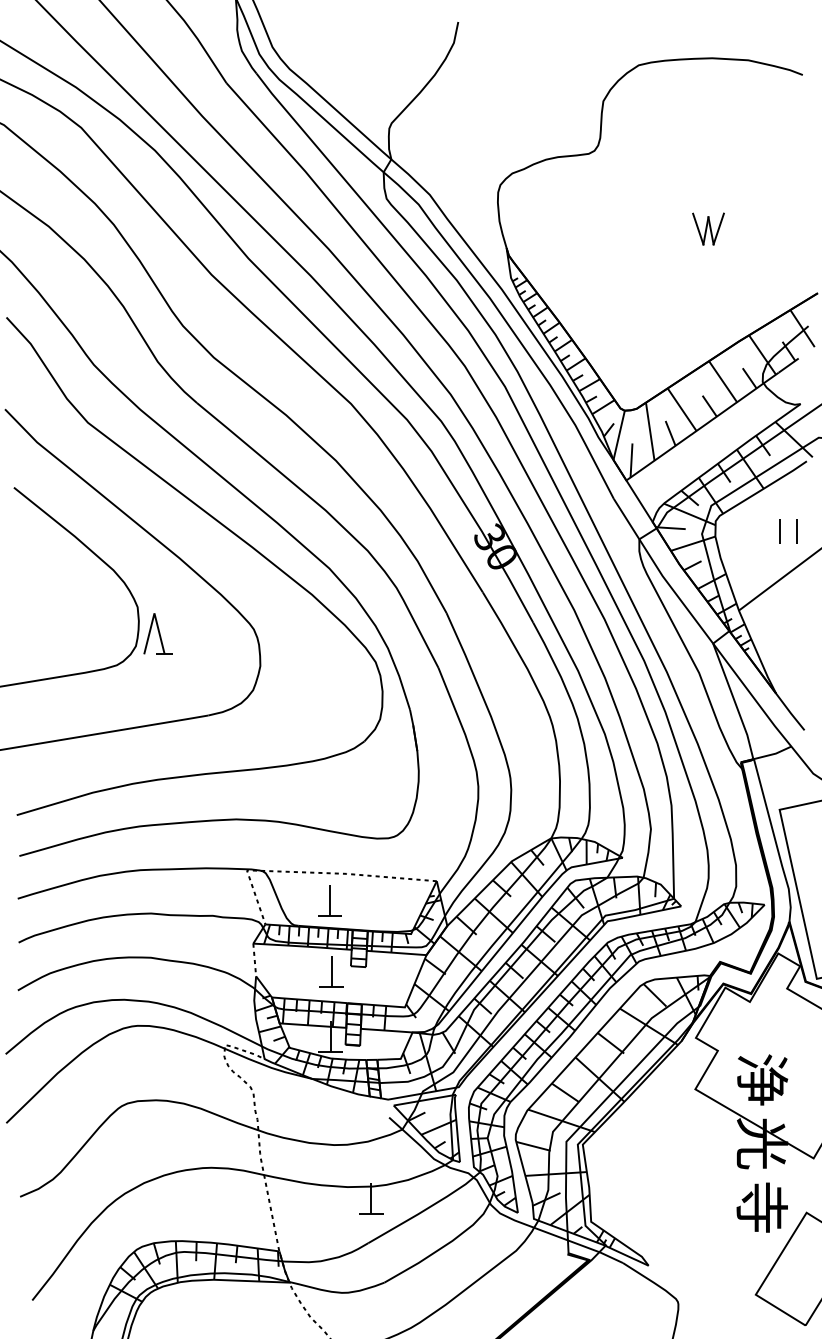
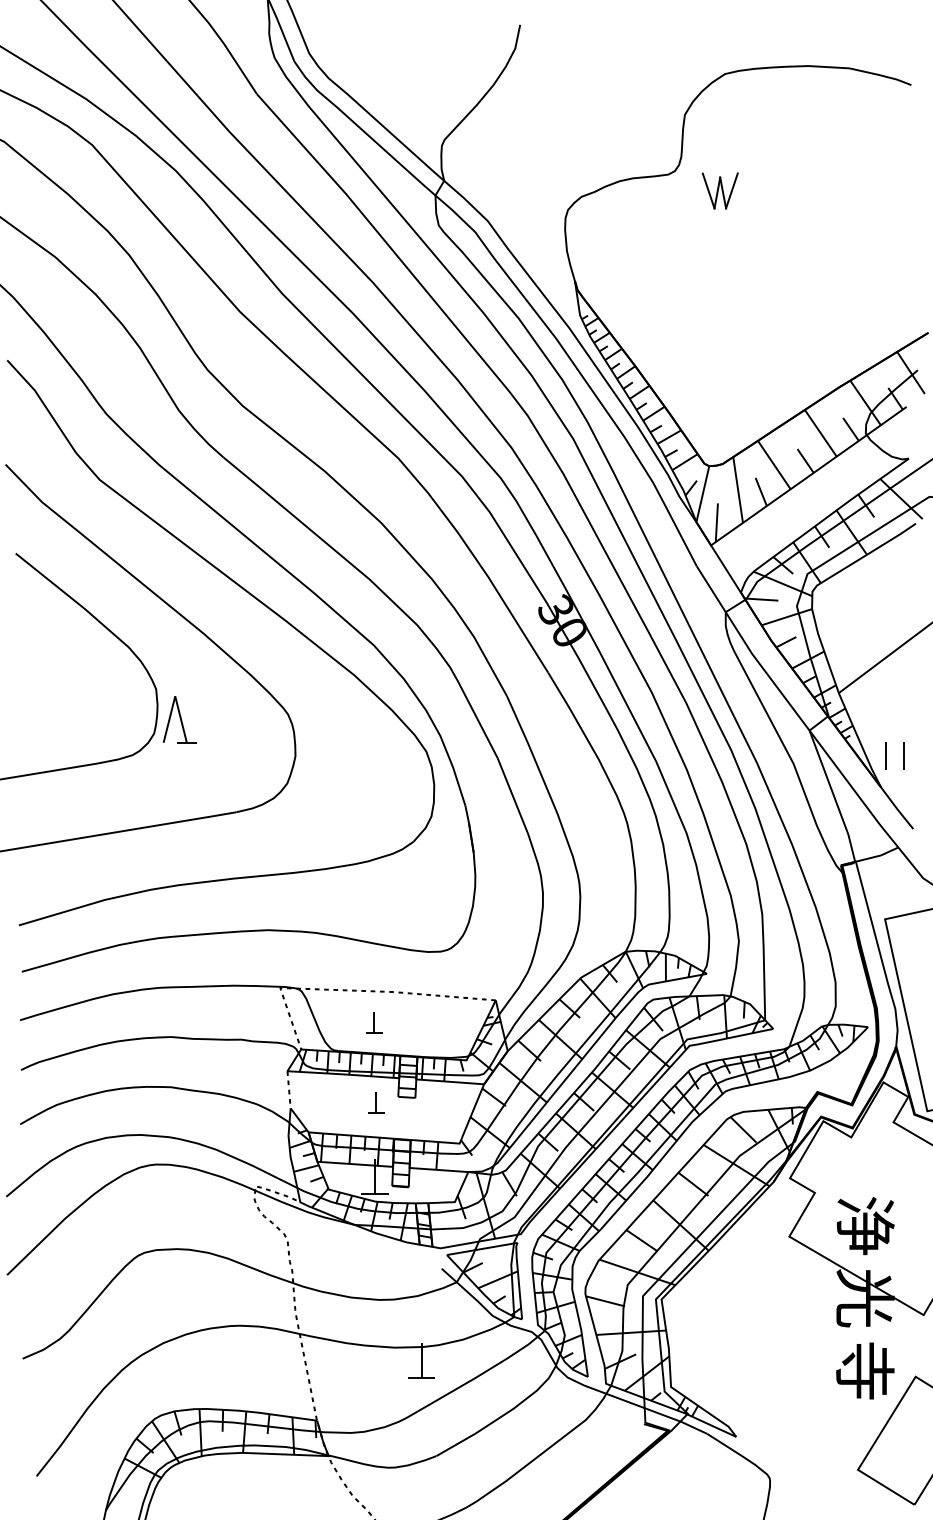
part: (707, 228) -> (719, 190), moved
part: (780, 530) -> (886, 755), moved
part: (329, 900) -> (373, 1022), size x0.6
part: (330, 971) -> (375, 1102), size x0.6

